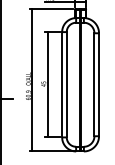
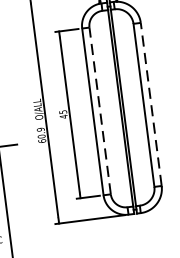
line: (66, 84) -> (99, 110), solid -> dashed
line: (99, 84) -> (151, 103), solid -> dashed

